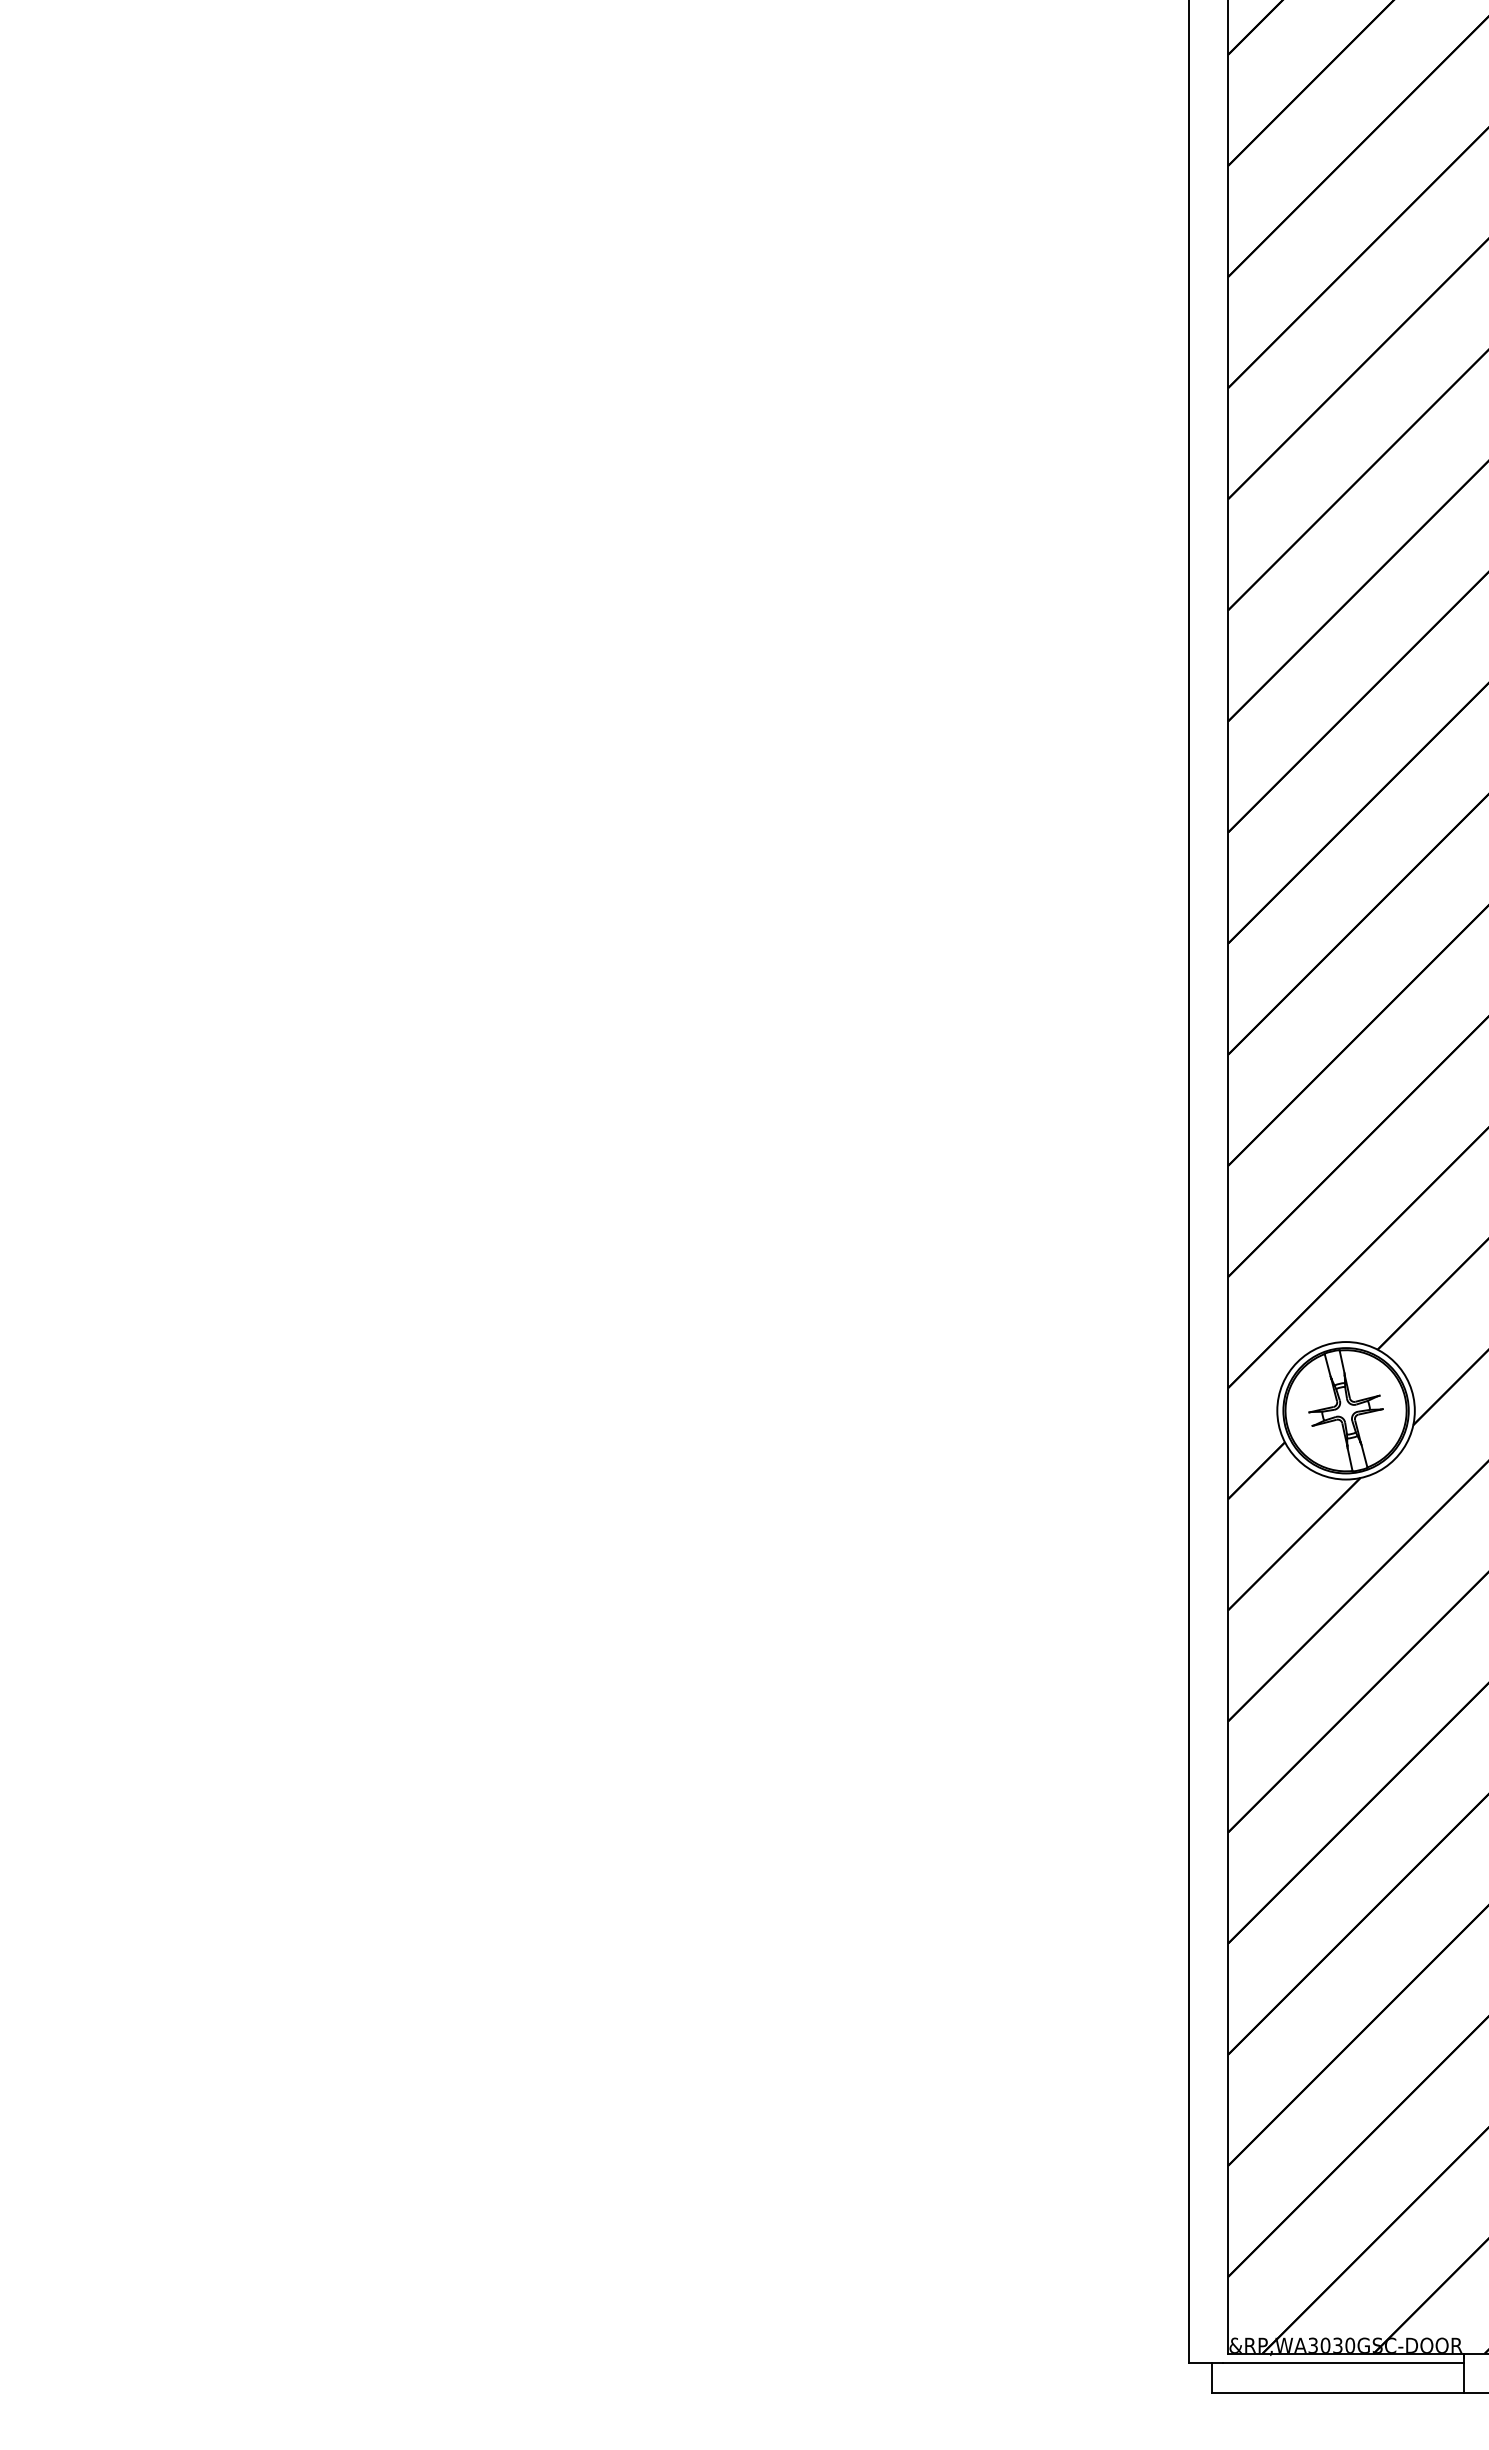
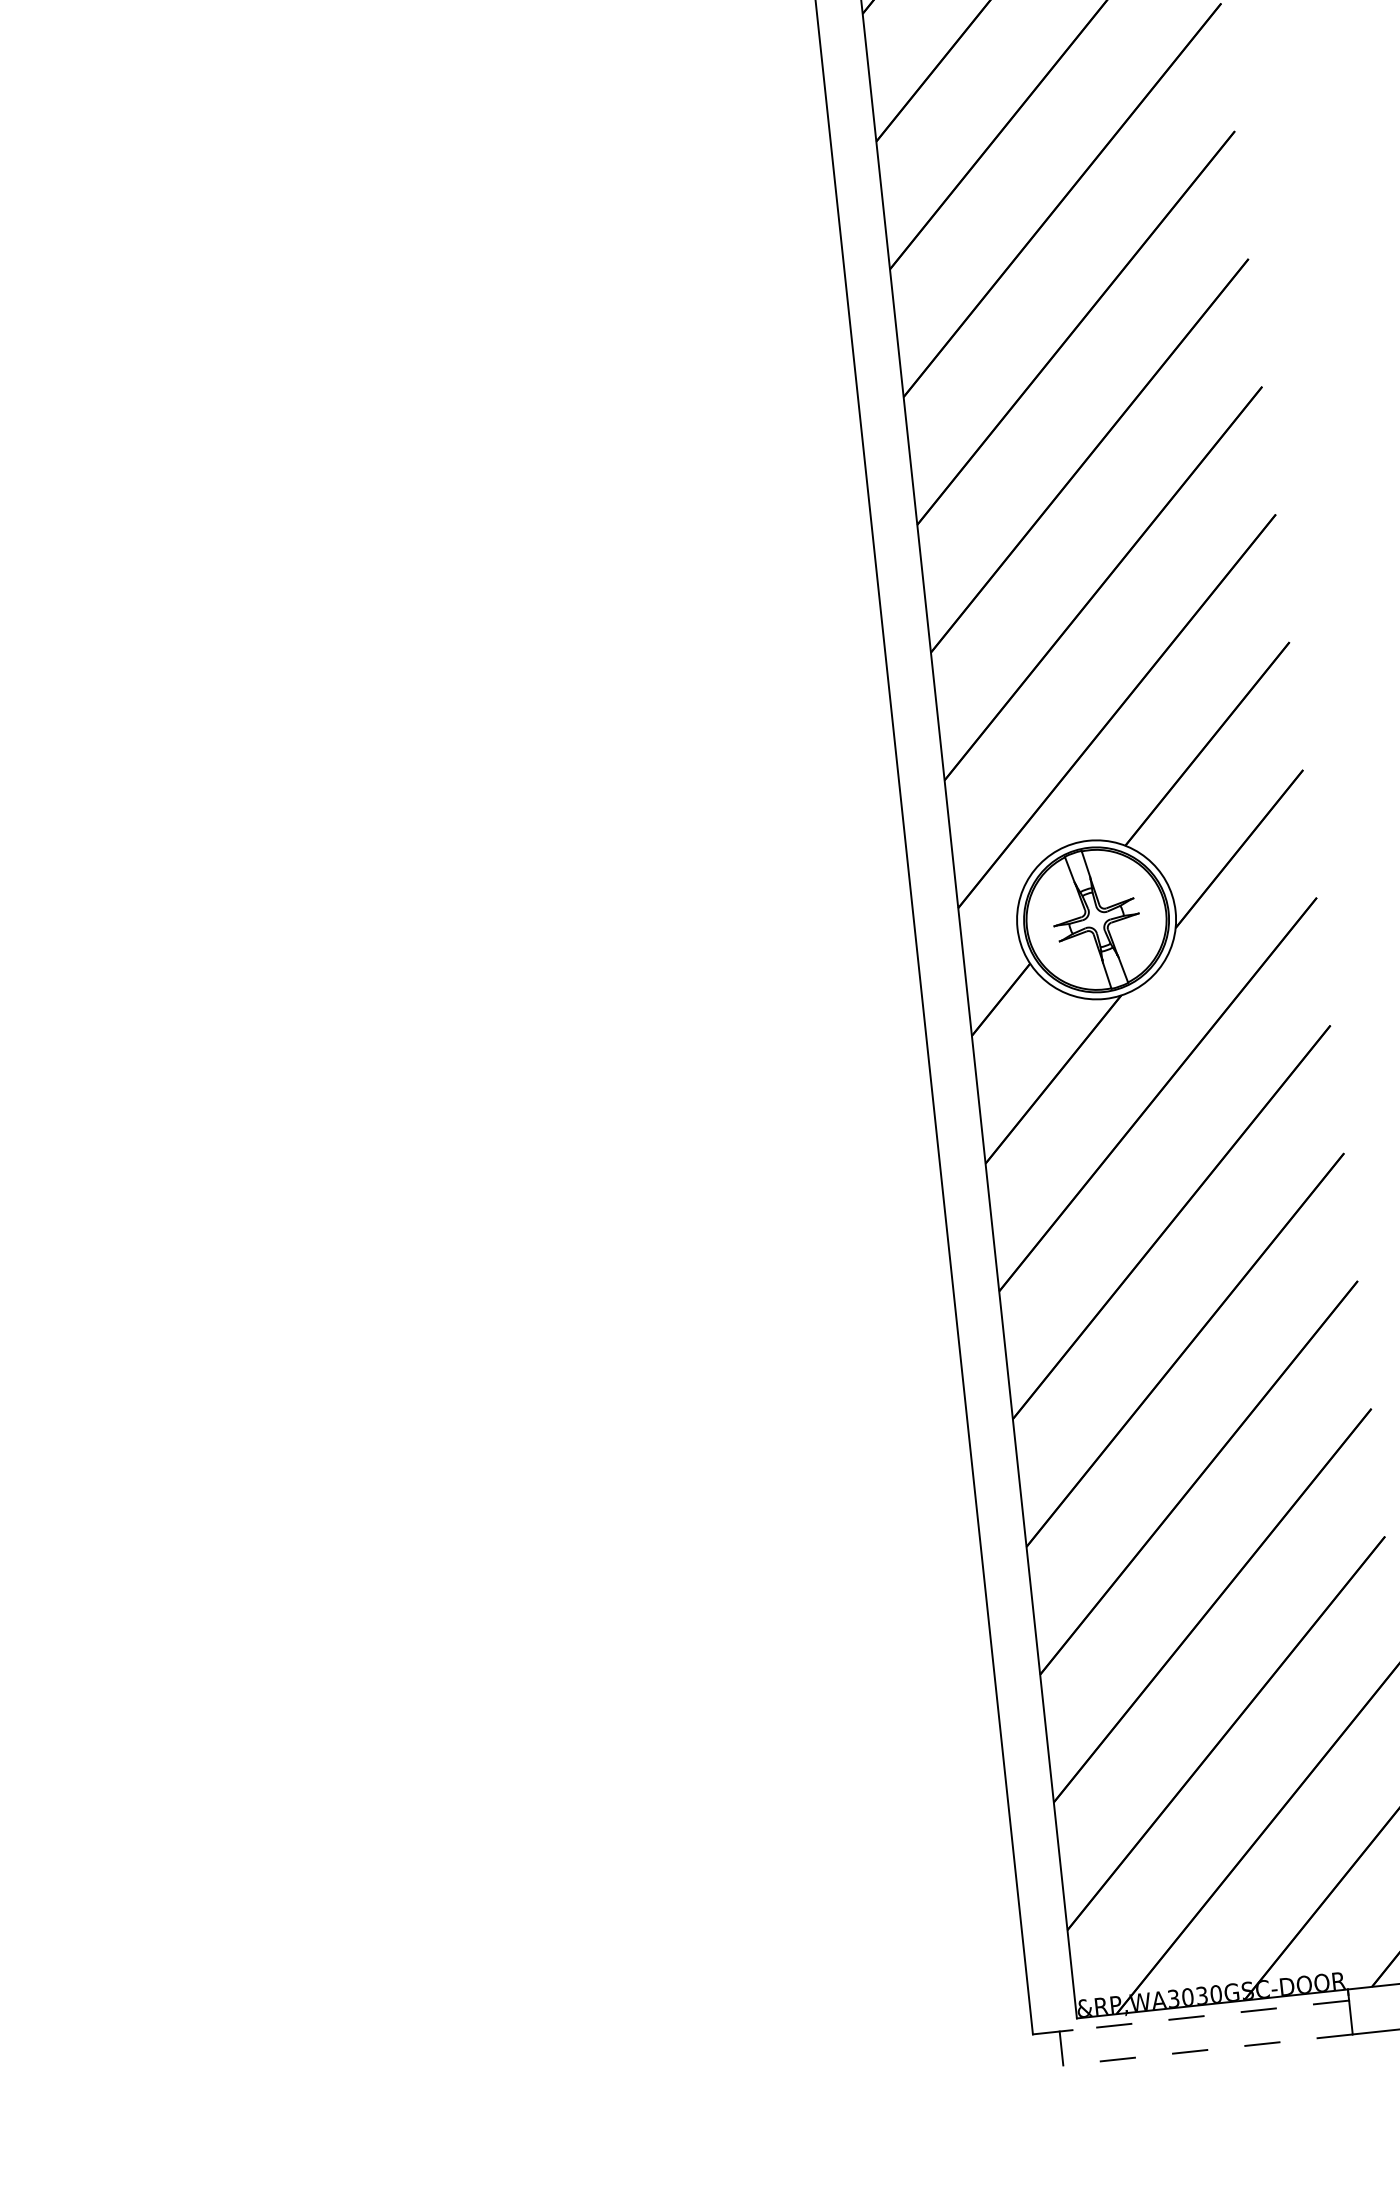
line: (1343, 2363) -> (1210, 2015), solid -> dashed
line: (1338, 2392) -> (1208, 2049), solid -> dashed

